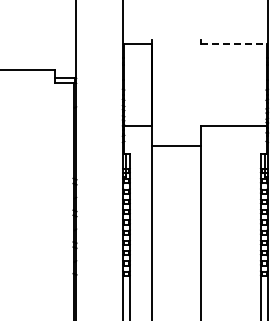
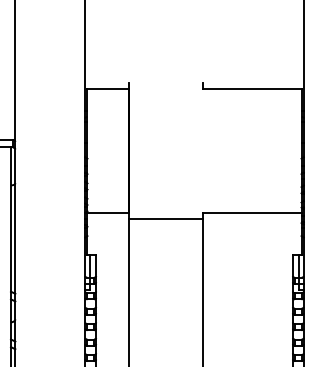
line: (233, 43) -> (251, 88), dashed -> solid
line: (176, 146) -> (166, 219), moved

